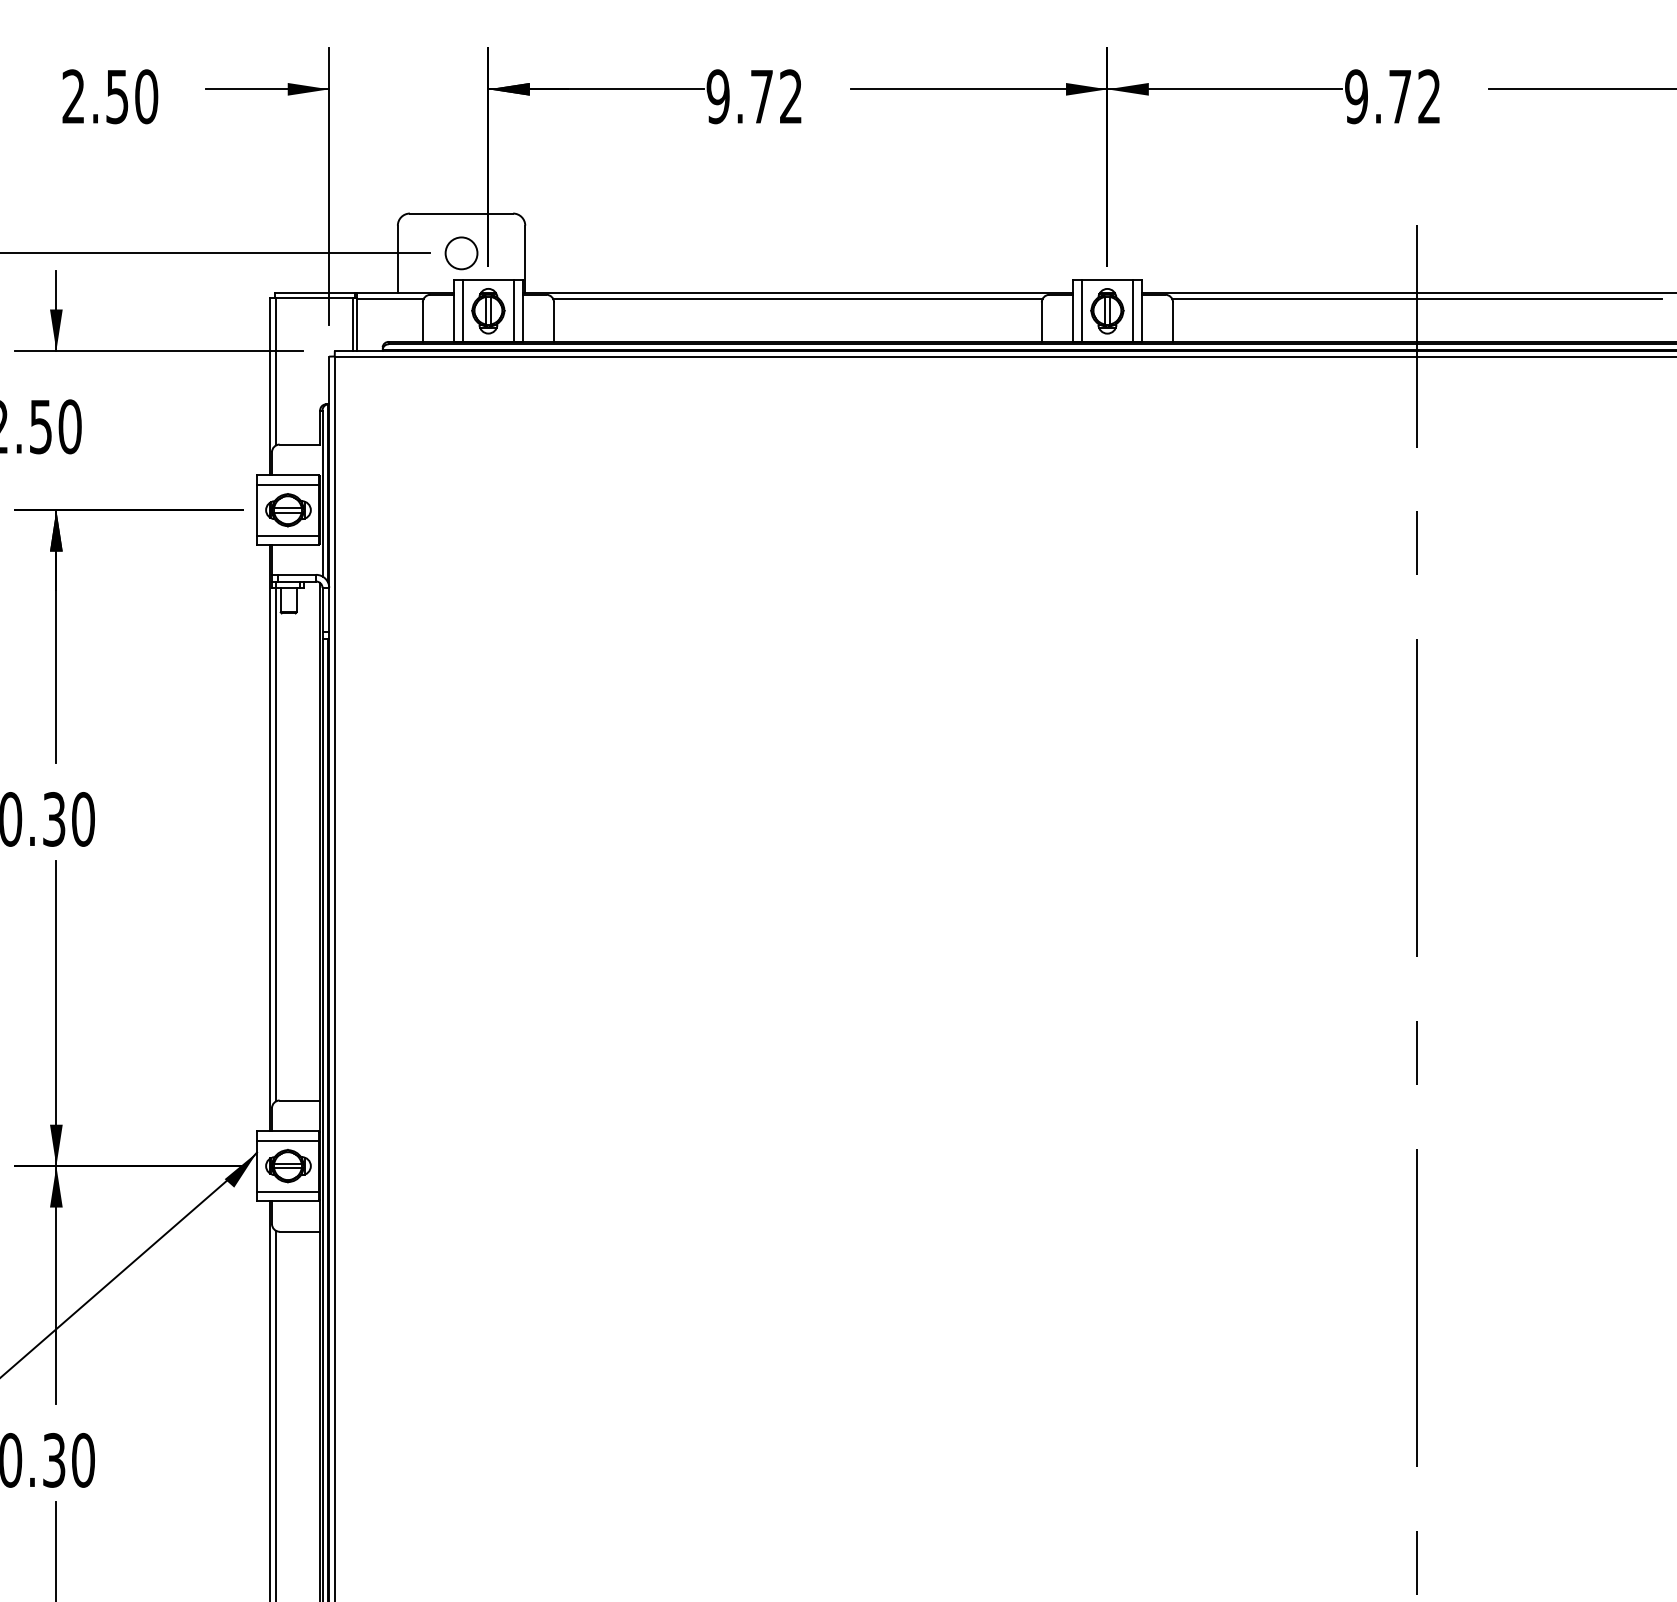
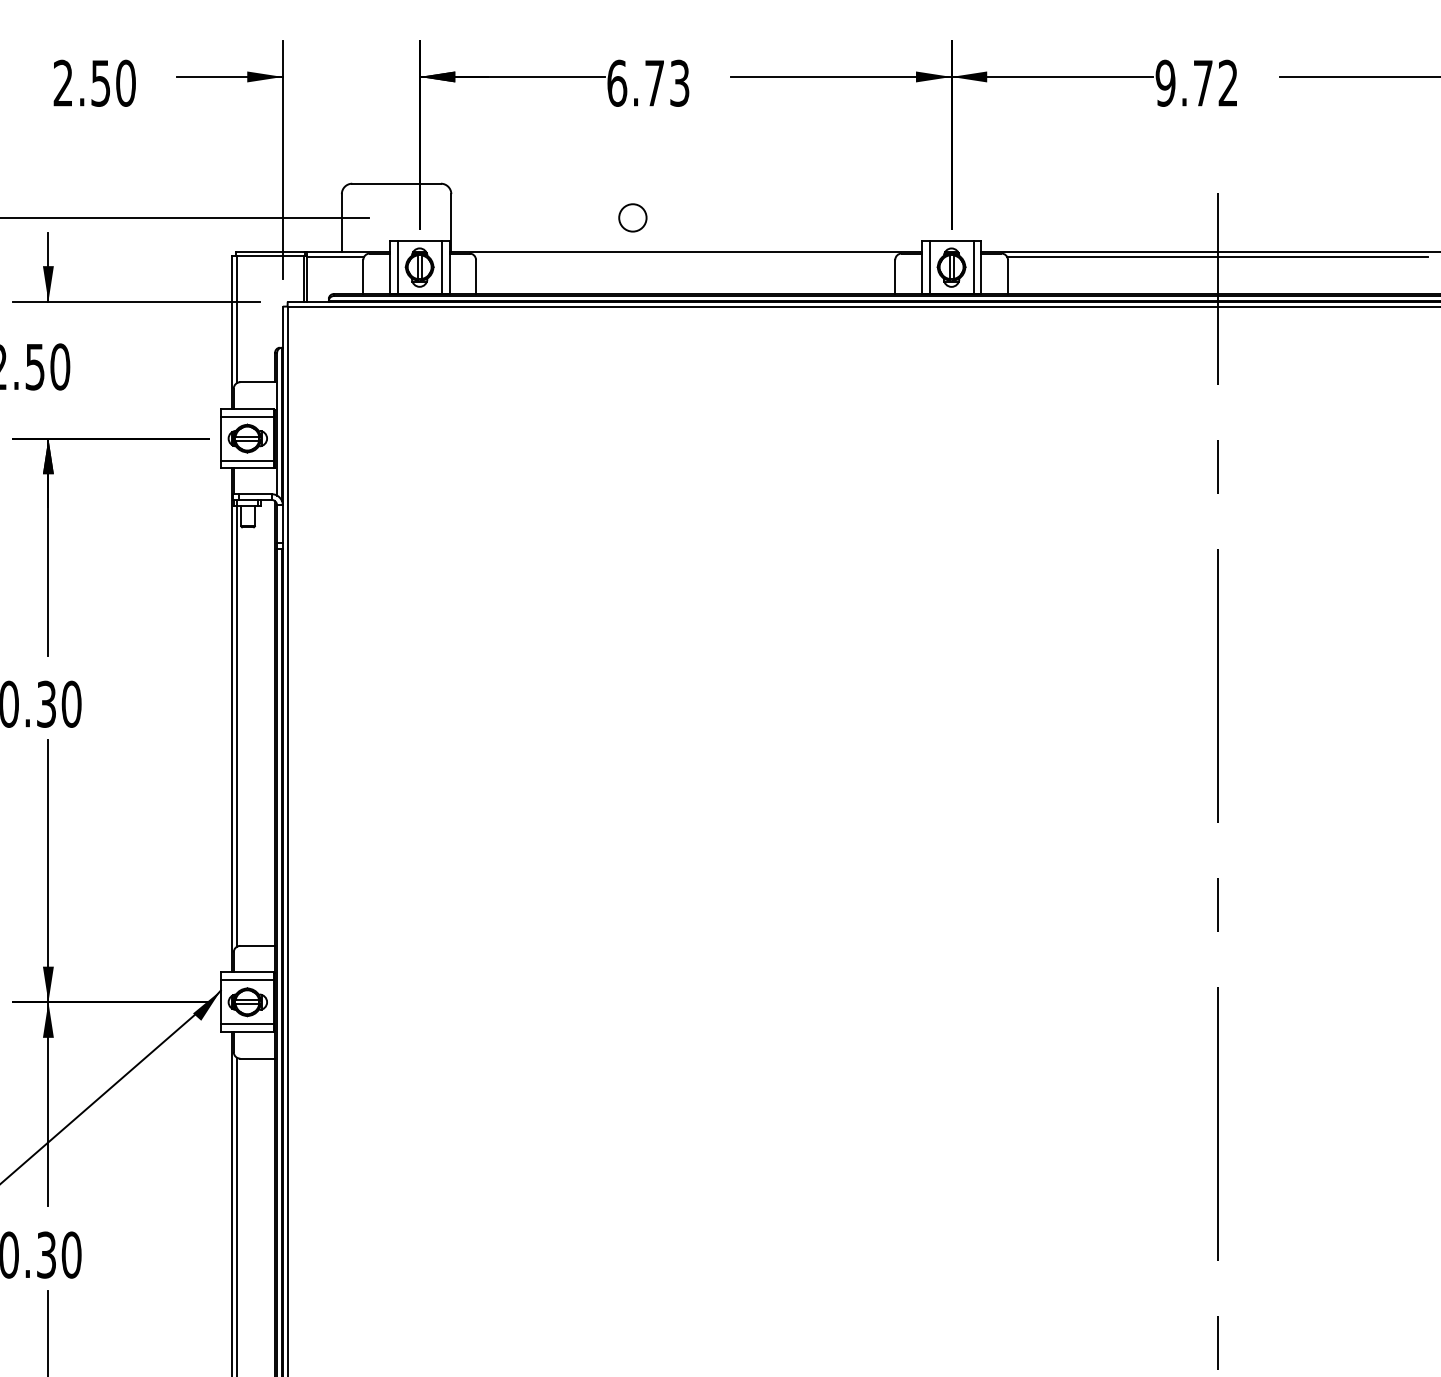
text: (754, 96) -> (648, 83), 9.72 -> 6.73
circle: (461, 253) -> (632, 218), moved
line: (797, 298) -> (685, 256), removed

